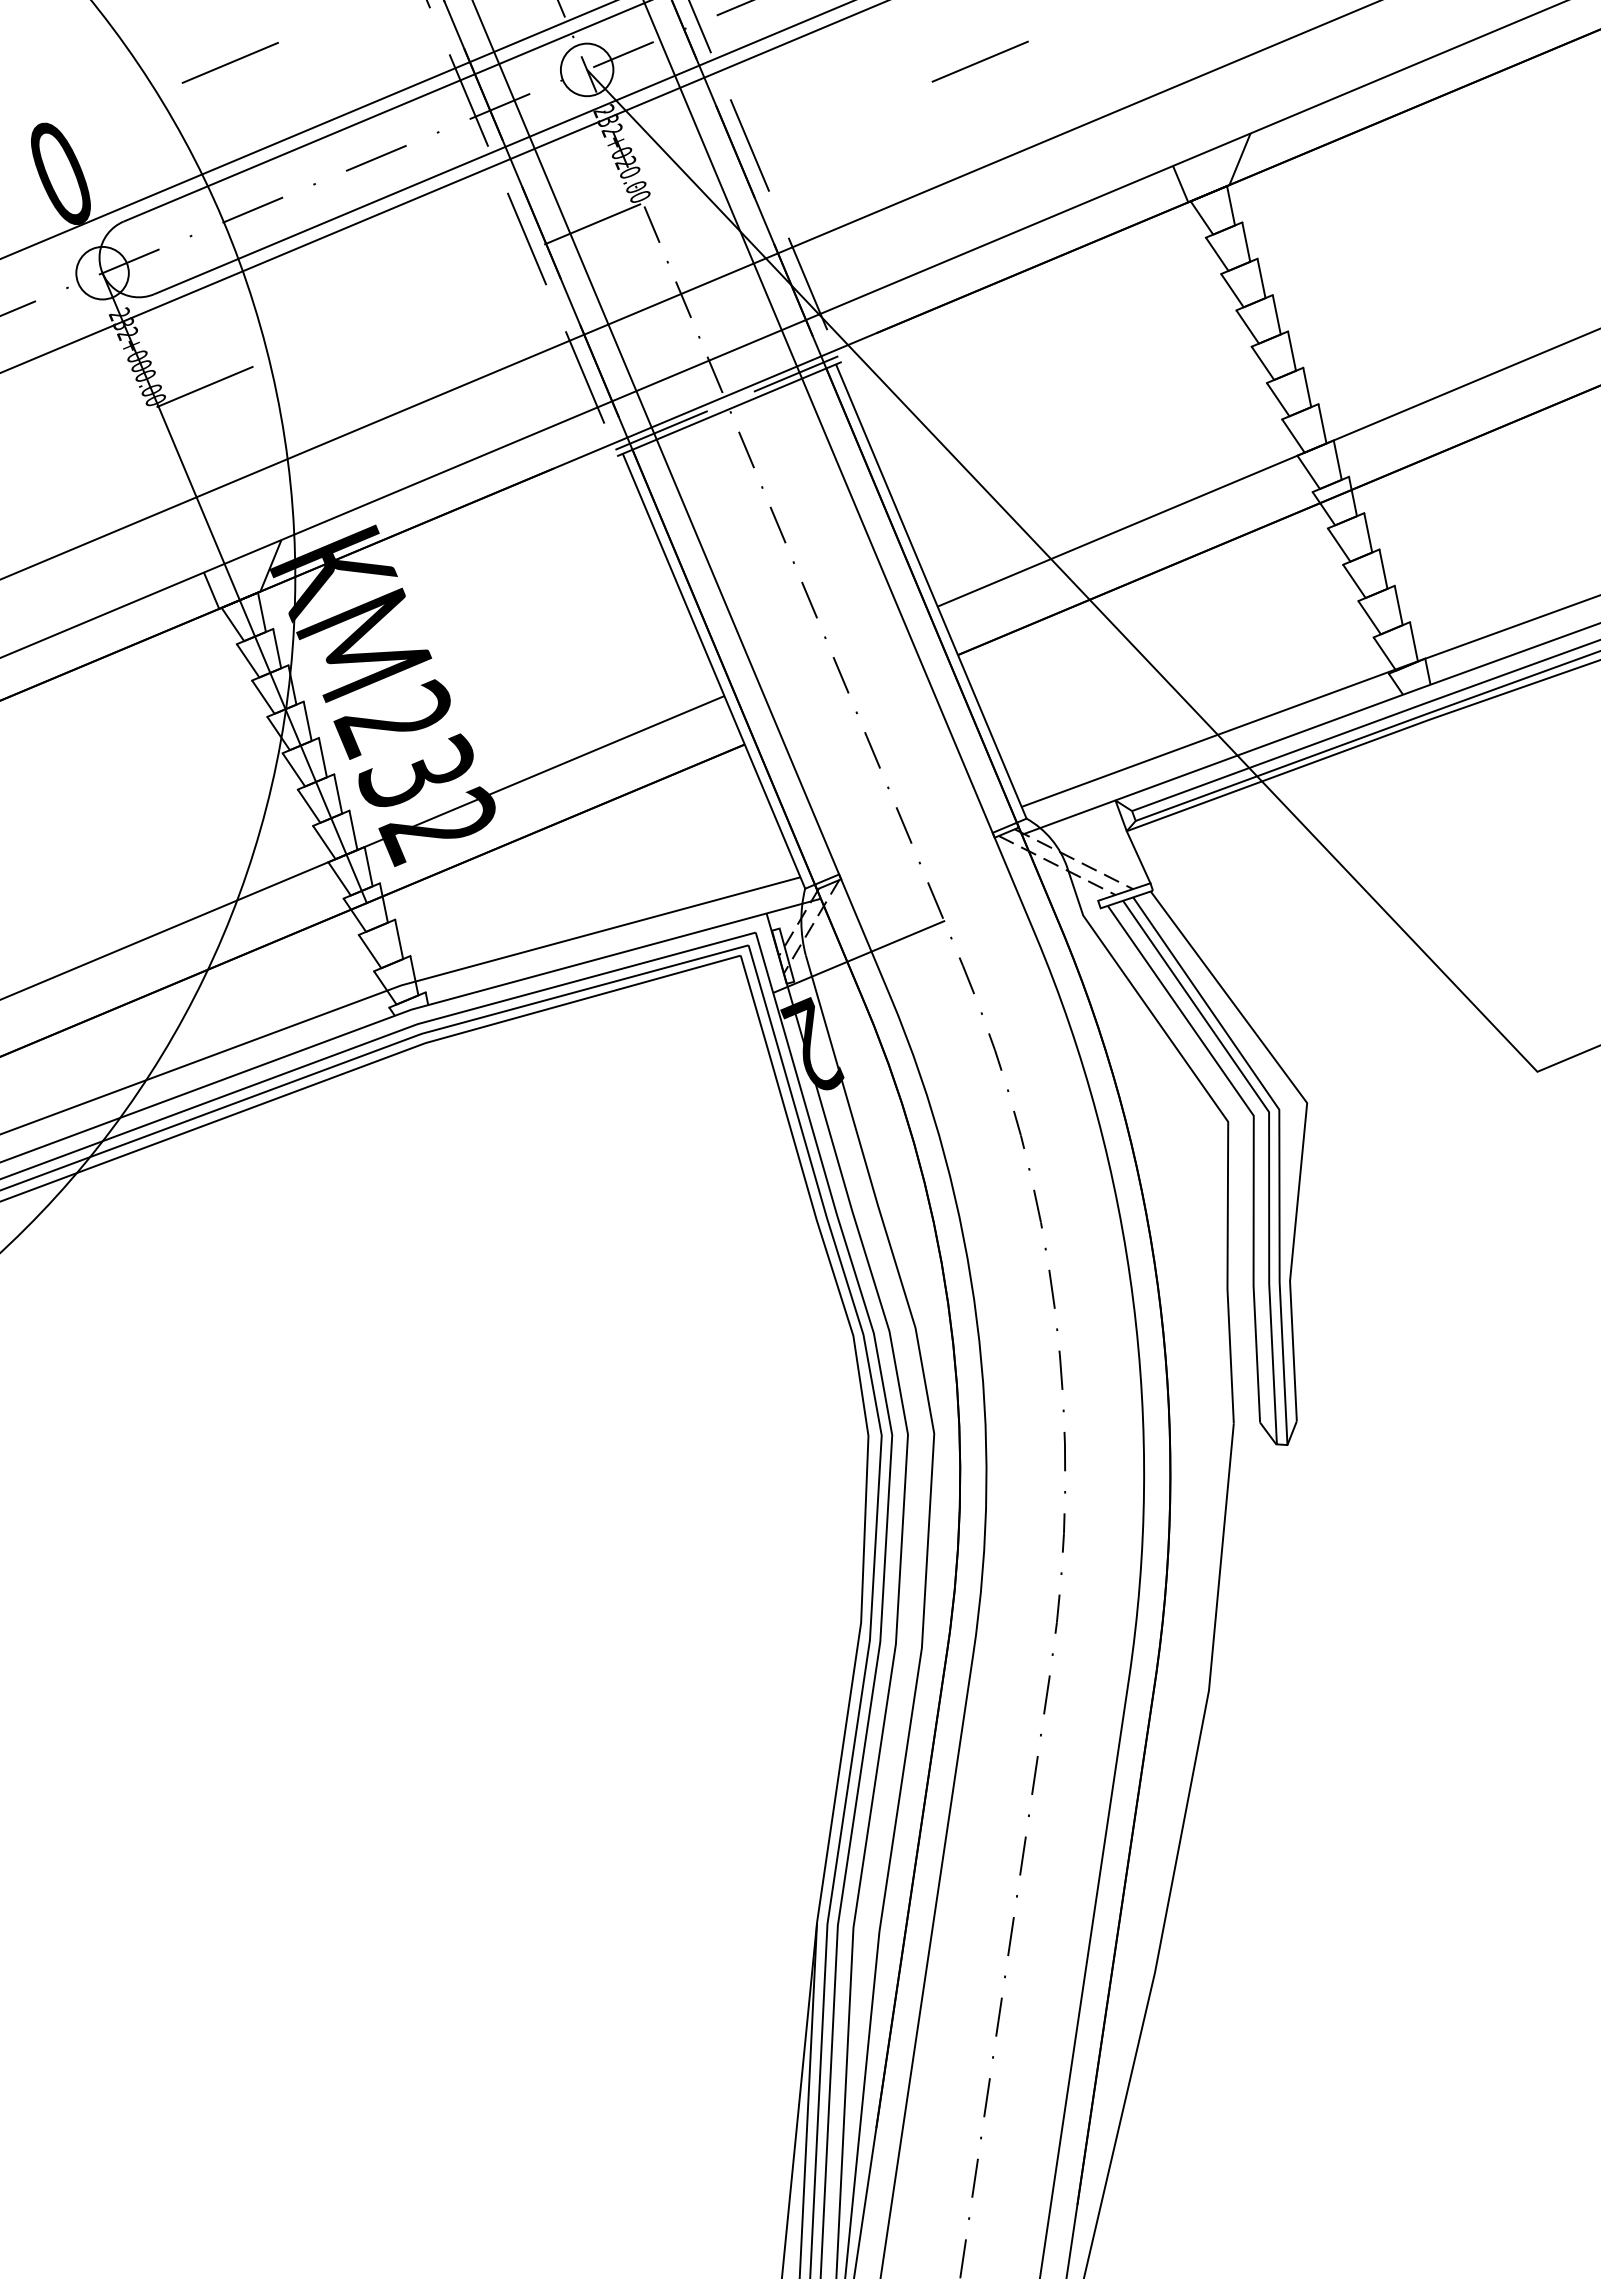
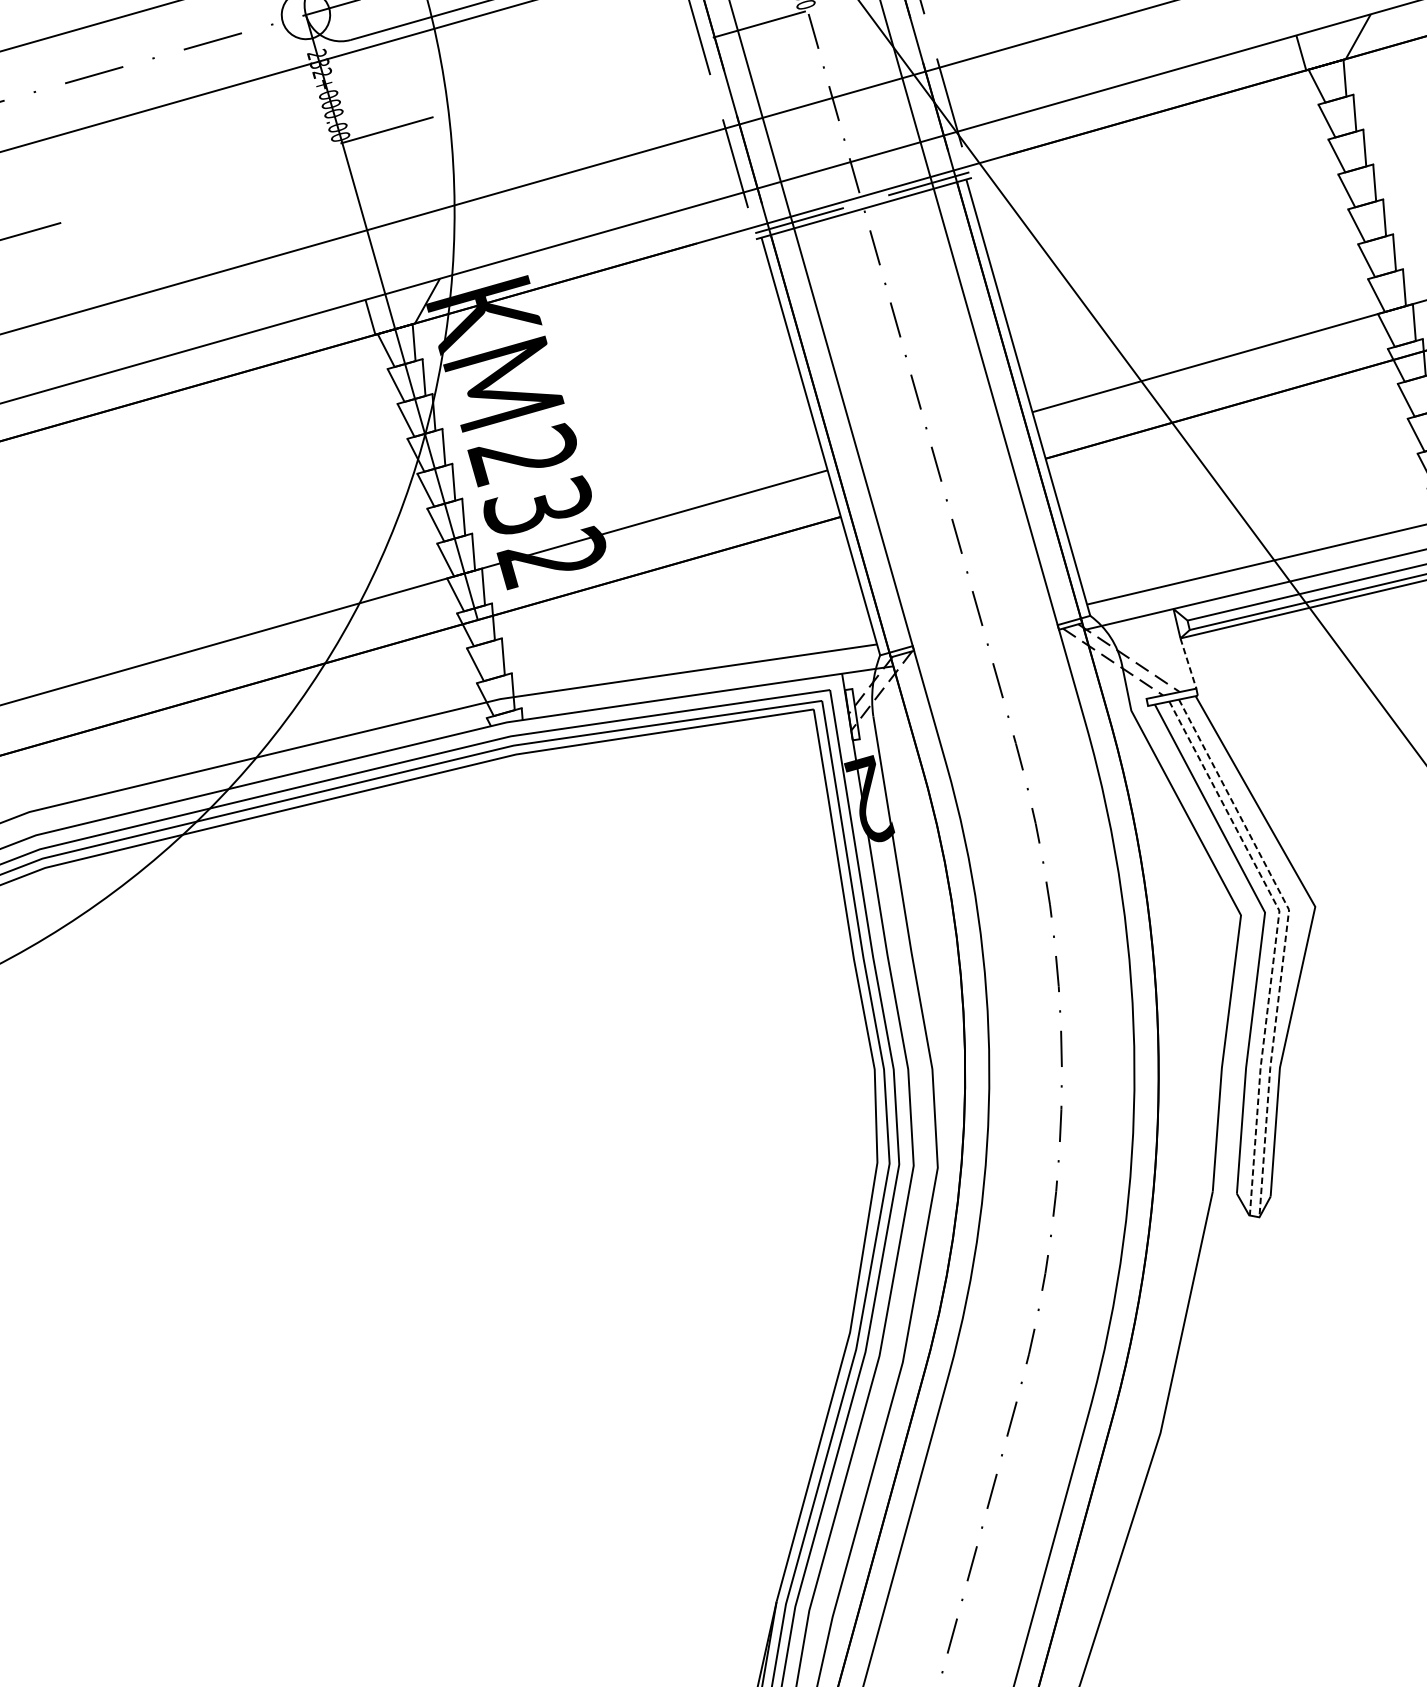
line: (1138, 857) -> (1188, 663), solid -> dashed
line: (859, 956) -> (922, 723), removed
line: (1279, 1148) -> (1284, 945), solid -> dashed
line: (1269, 1150) -> (1275, 946), solid -> dashed

